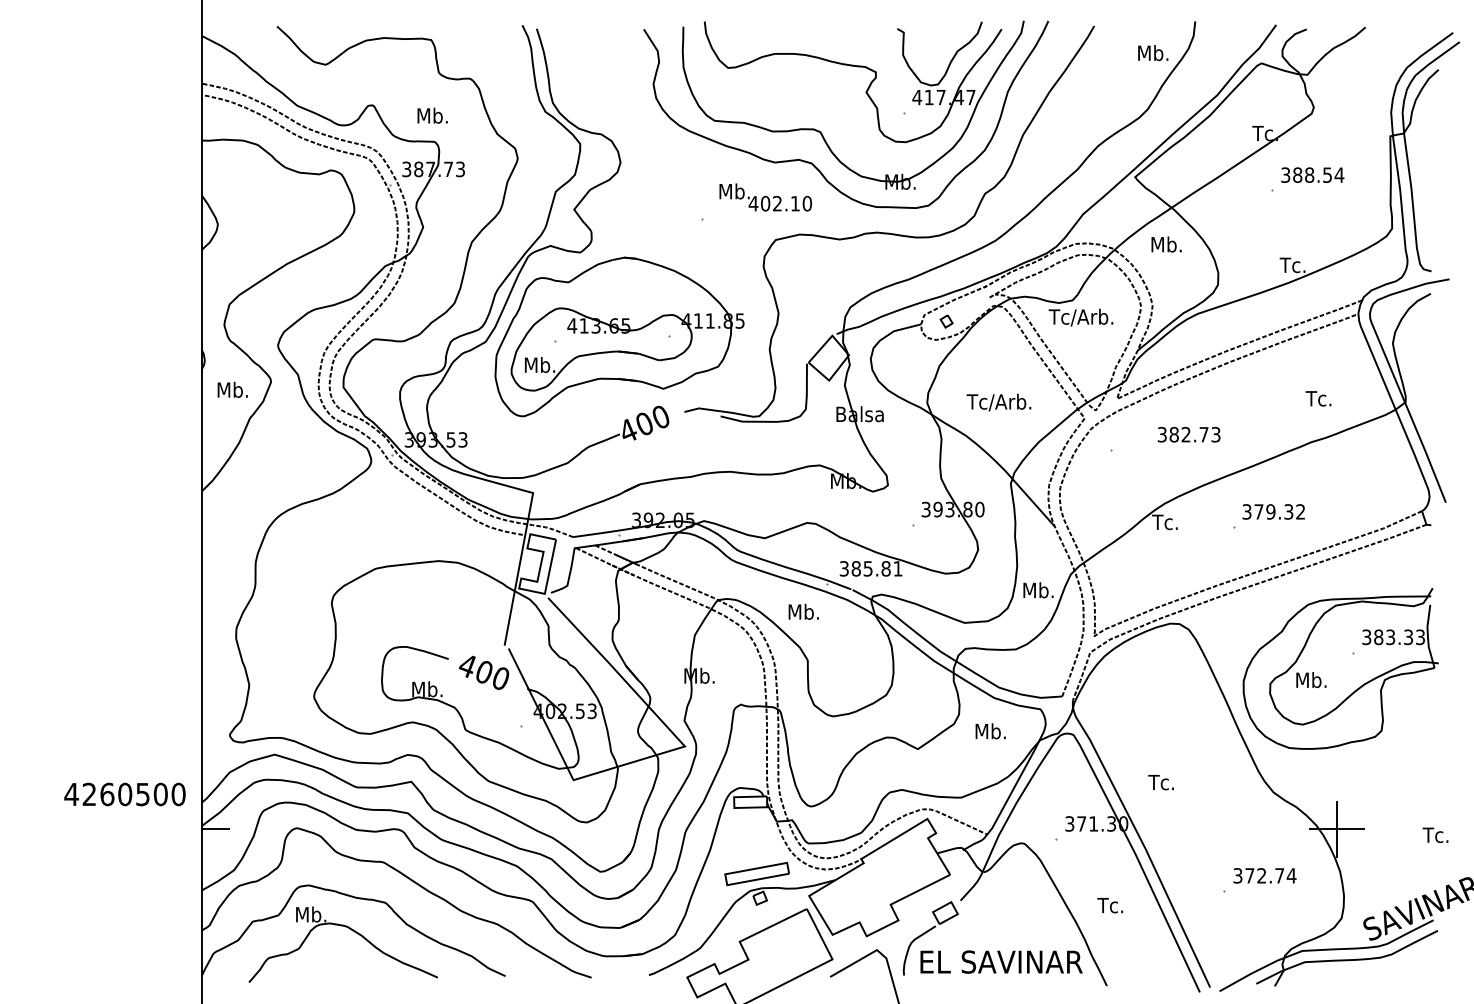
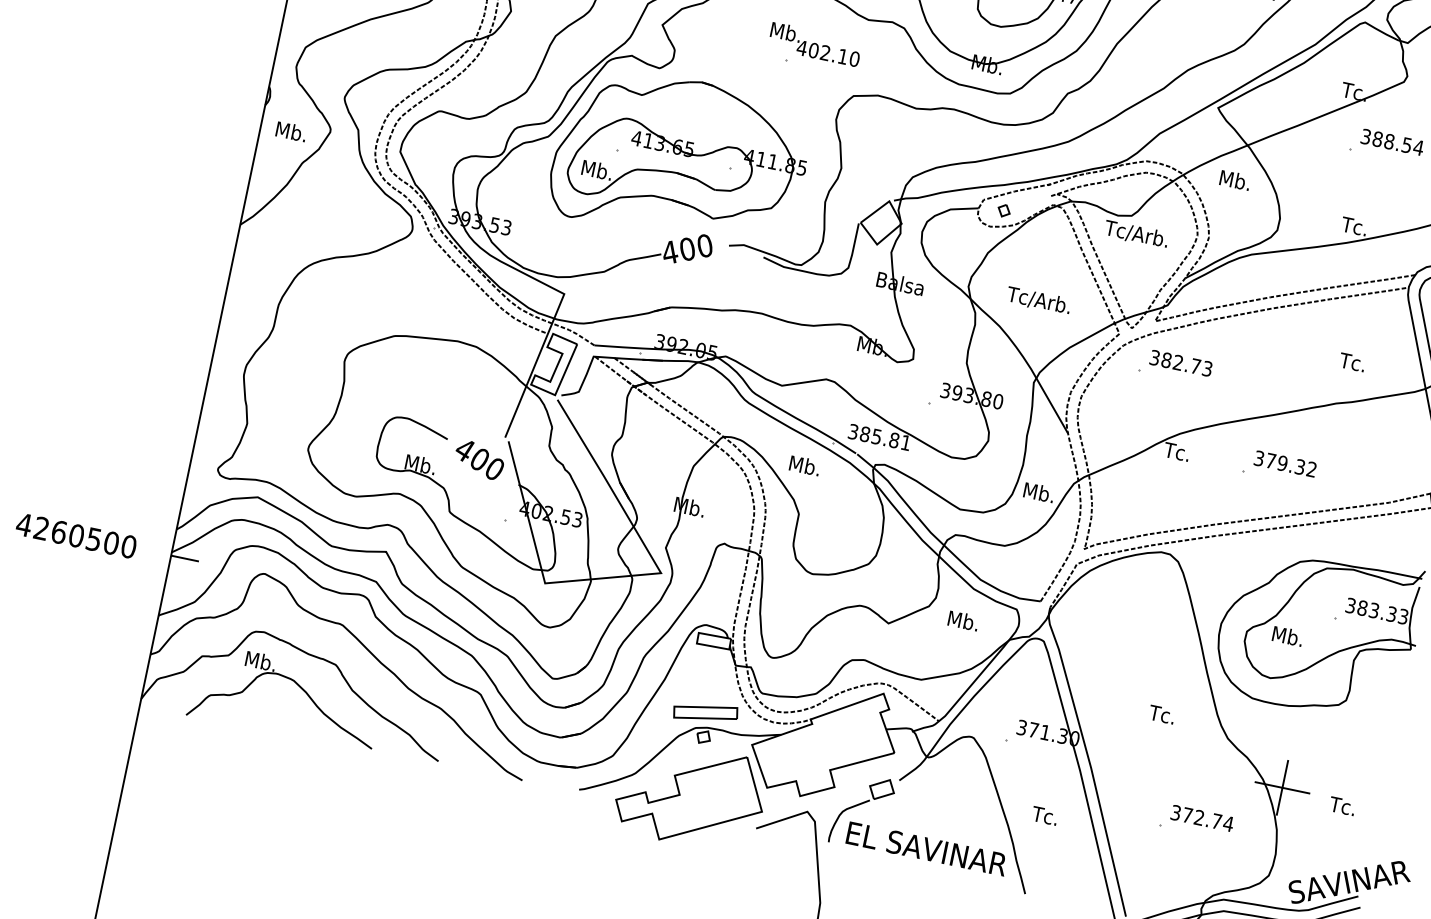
text: (765, 197) -> (815, 44), moved
text: (1188, 434) -> (1180, 363), moved
text: (1160, 782) -> (1161, 714), moved
text: (124, 794) -> (75, 535), moved
text: (1435, 835) -> (1342, 806), moved

